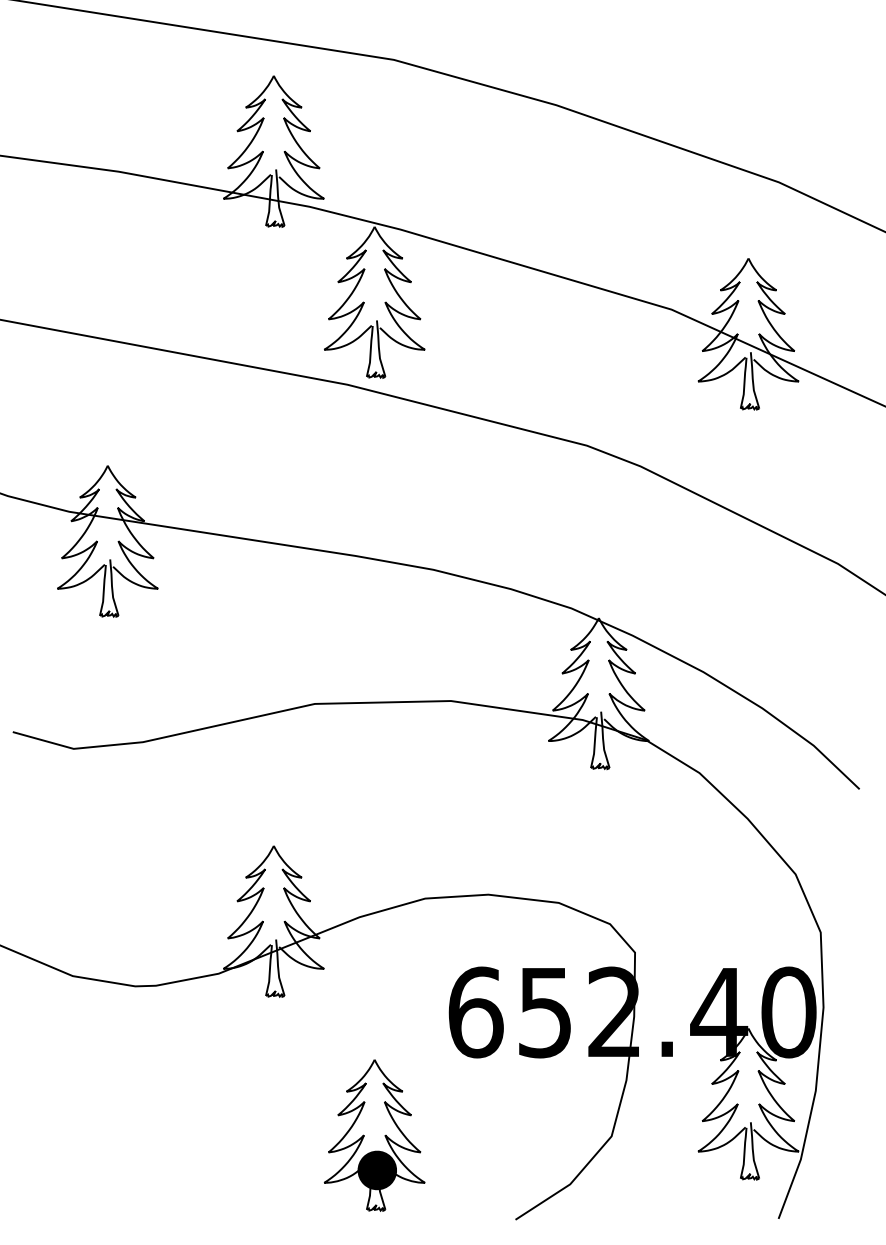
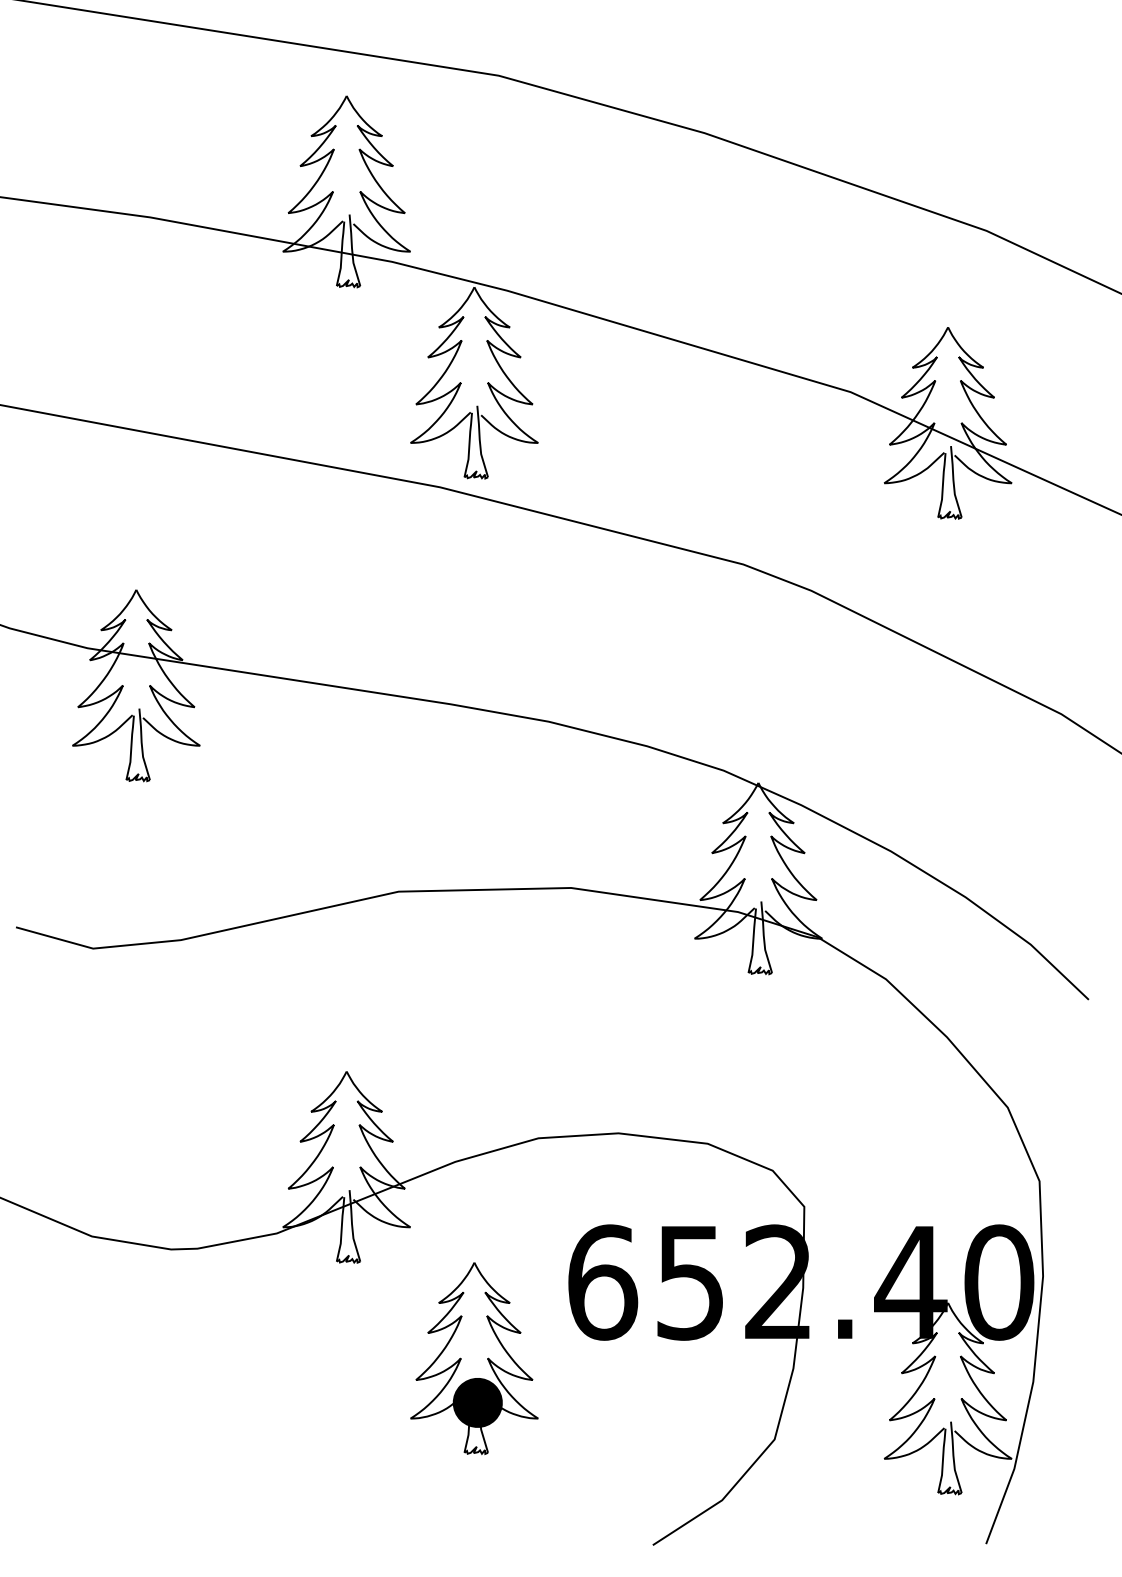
part: (374, 1135) -> (474, 1358), moved

